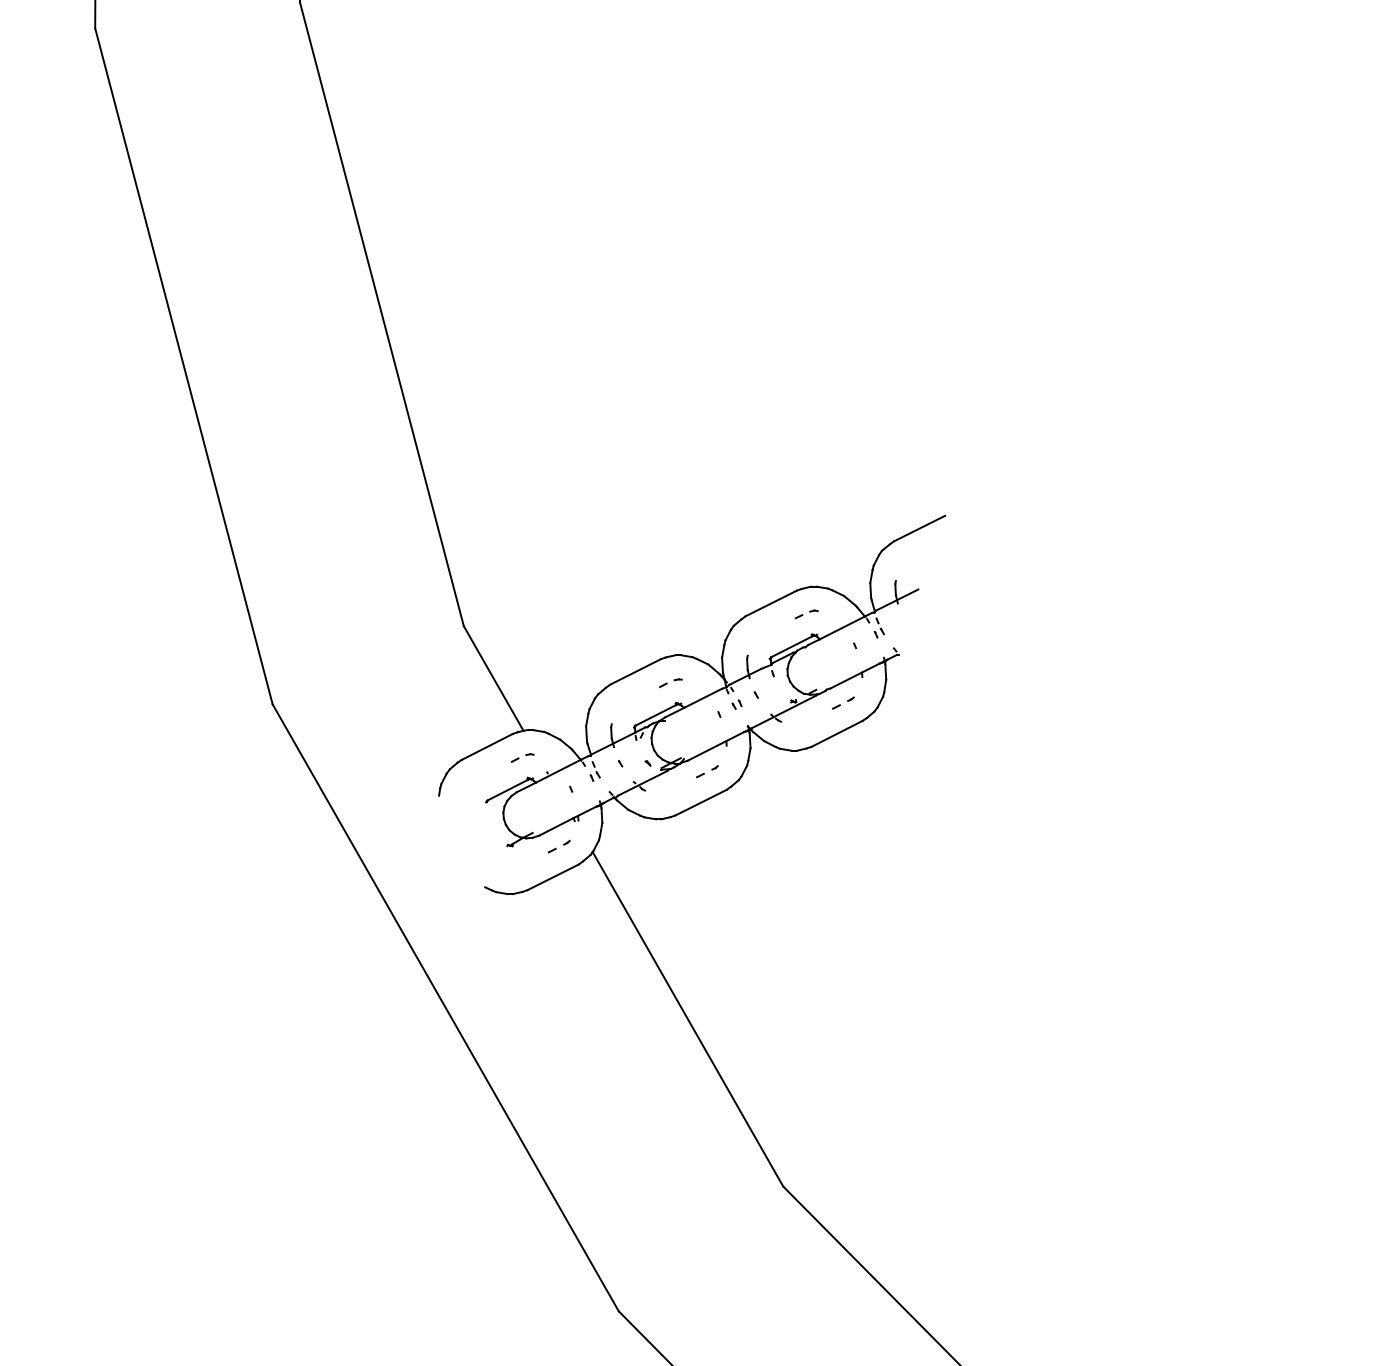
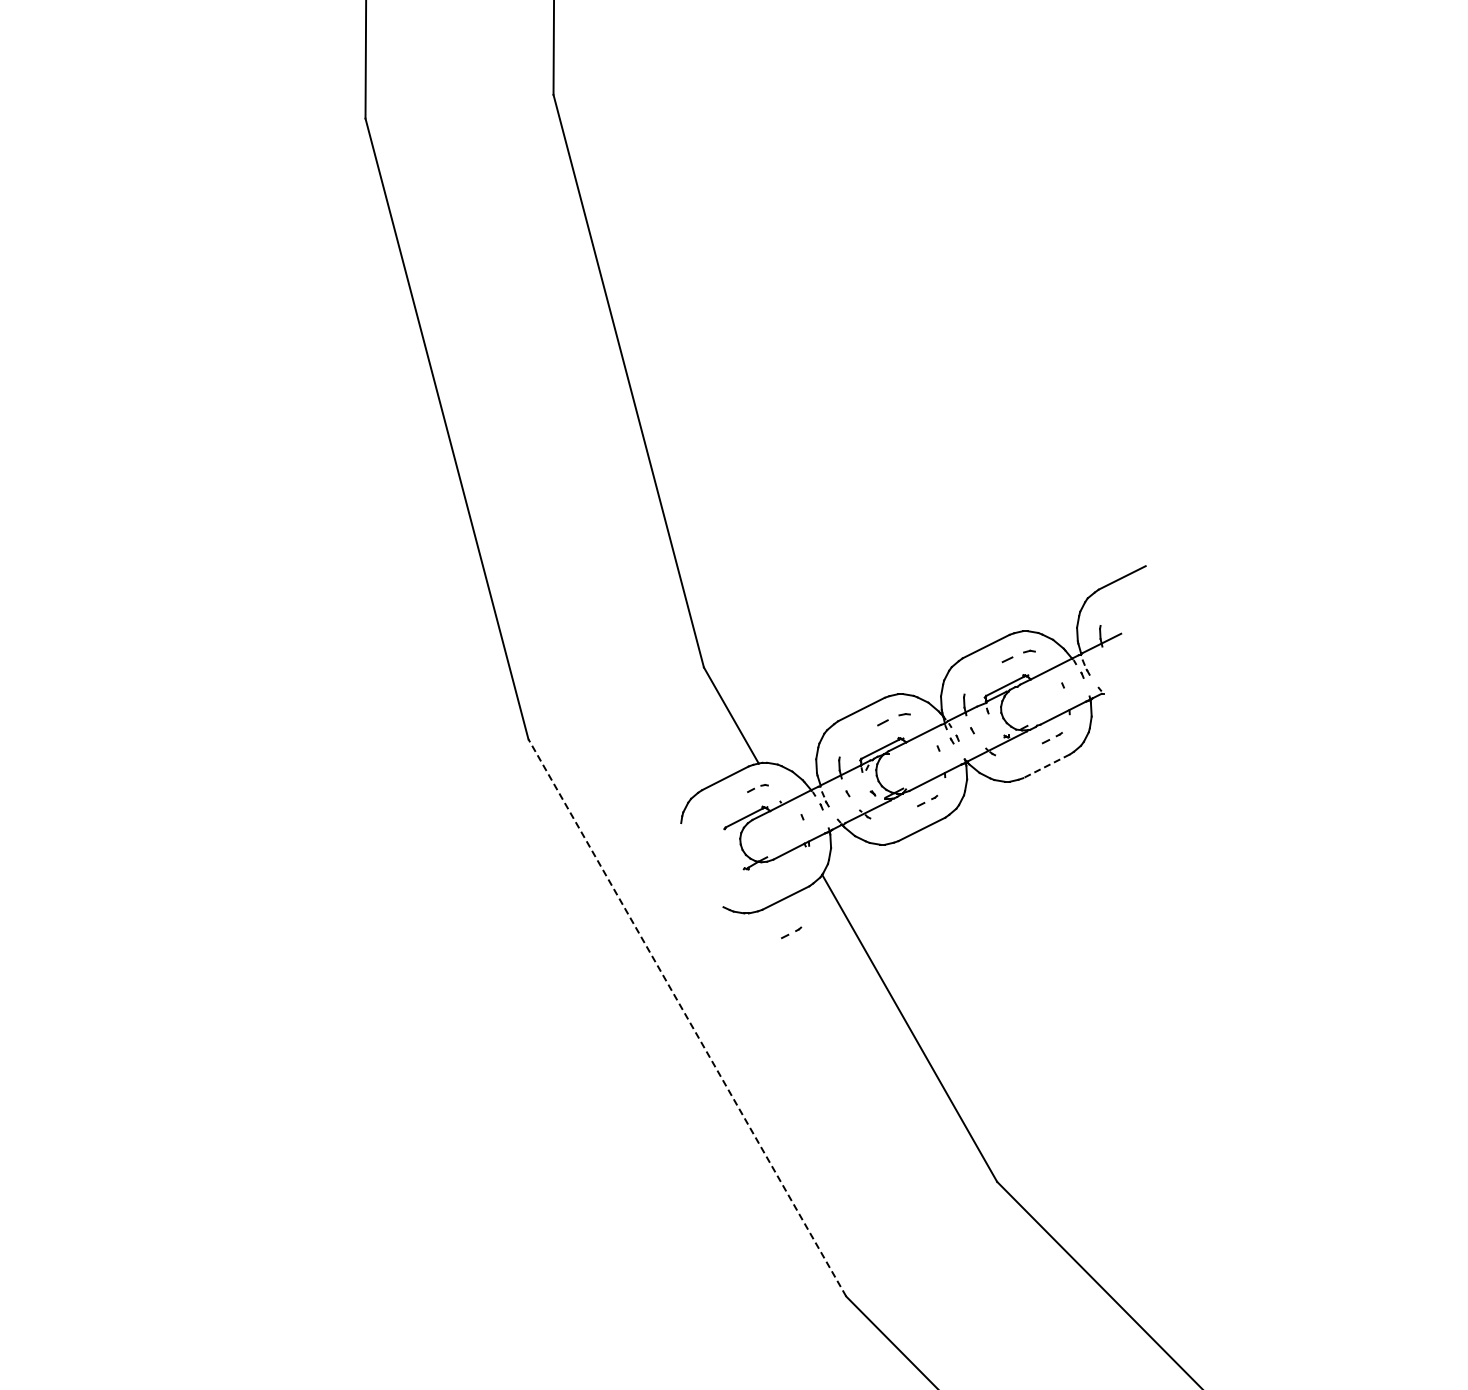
part: (806, 614) -> (1018, 656), size x1.6
part: (670, 682) -> (893, 719), size x1.6
line: (836, 734) -> (1046, 766), solid -> dashed
part: (559, 846) -> (791, 932), moved
line: (445, 1007) -> (687, 1017), solid -> dashed

